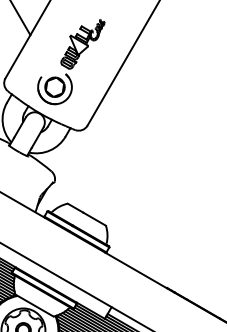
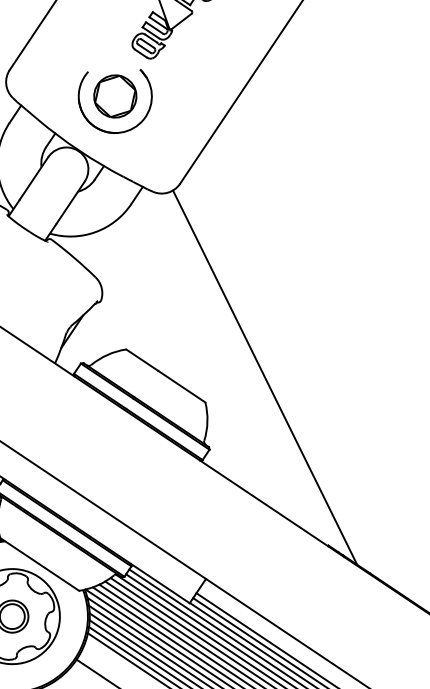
line: (132, 211) -> (264, 375), added

